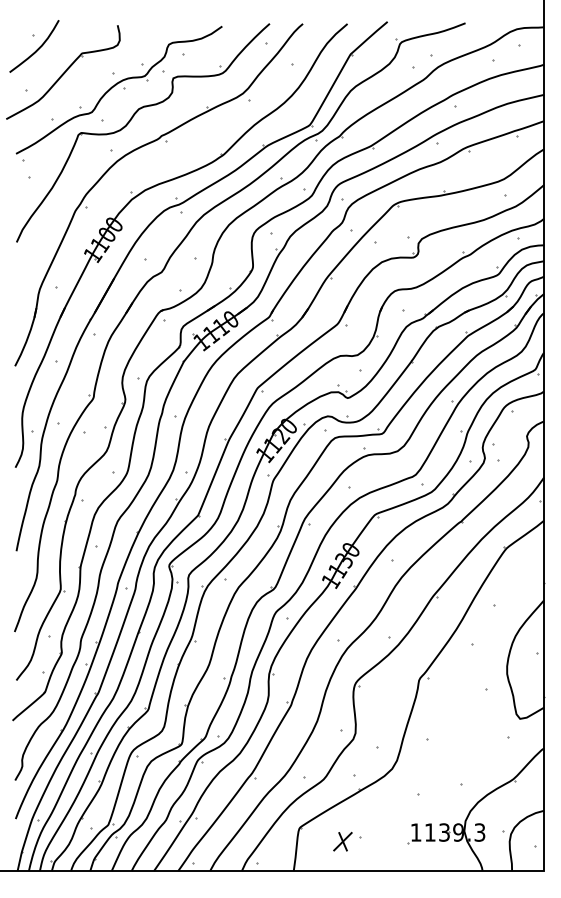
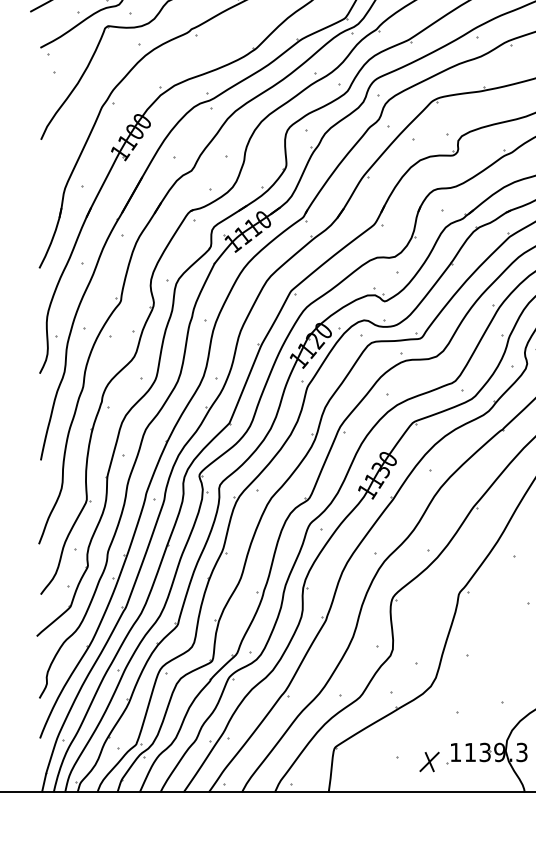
part: (342, 841) -> (429, 761), moved

